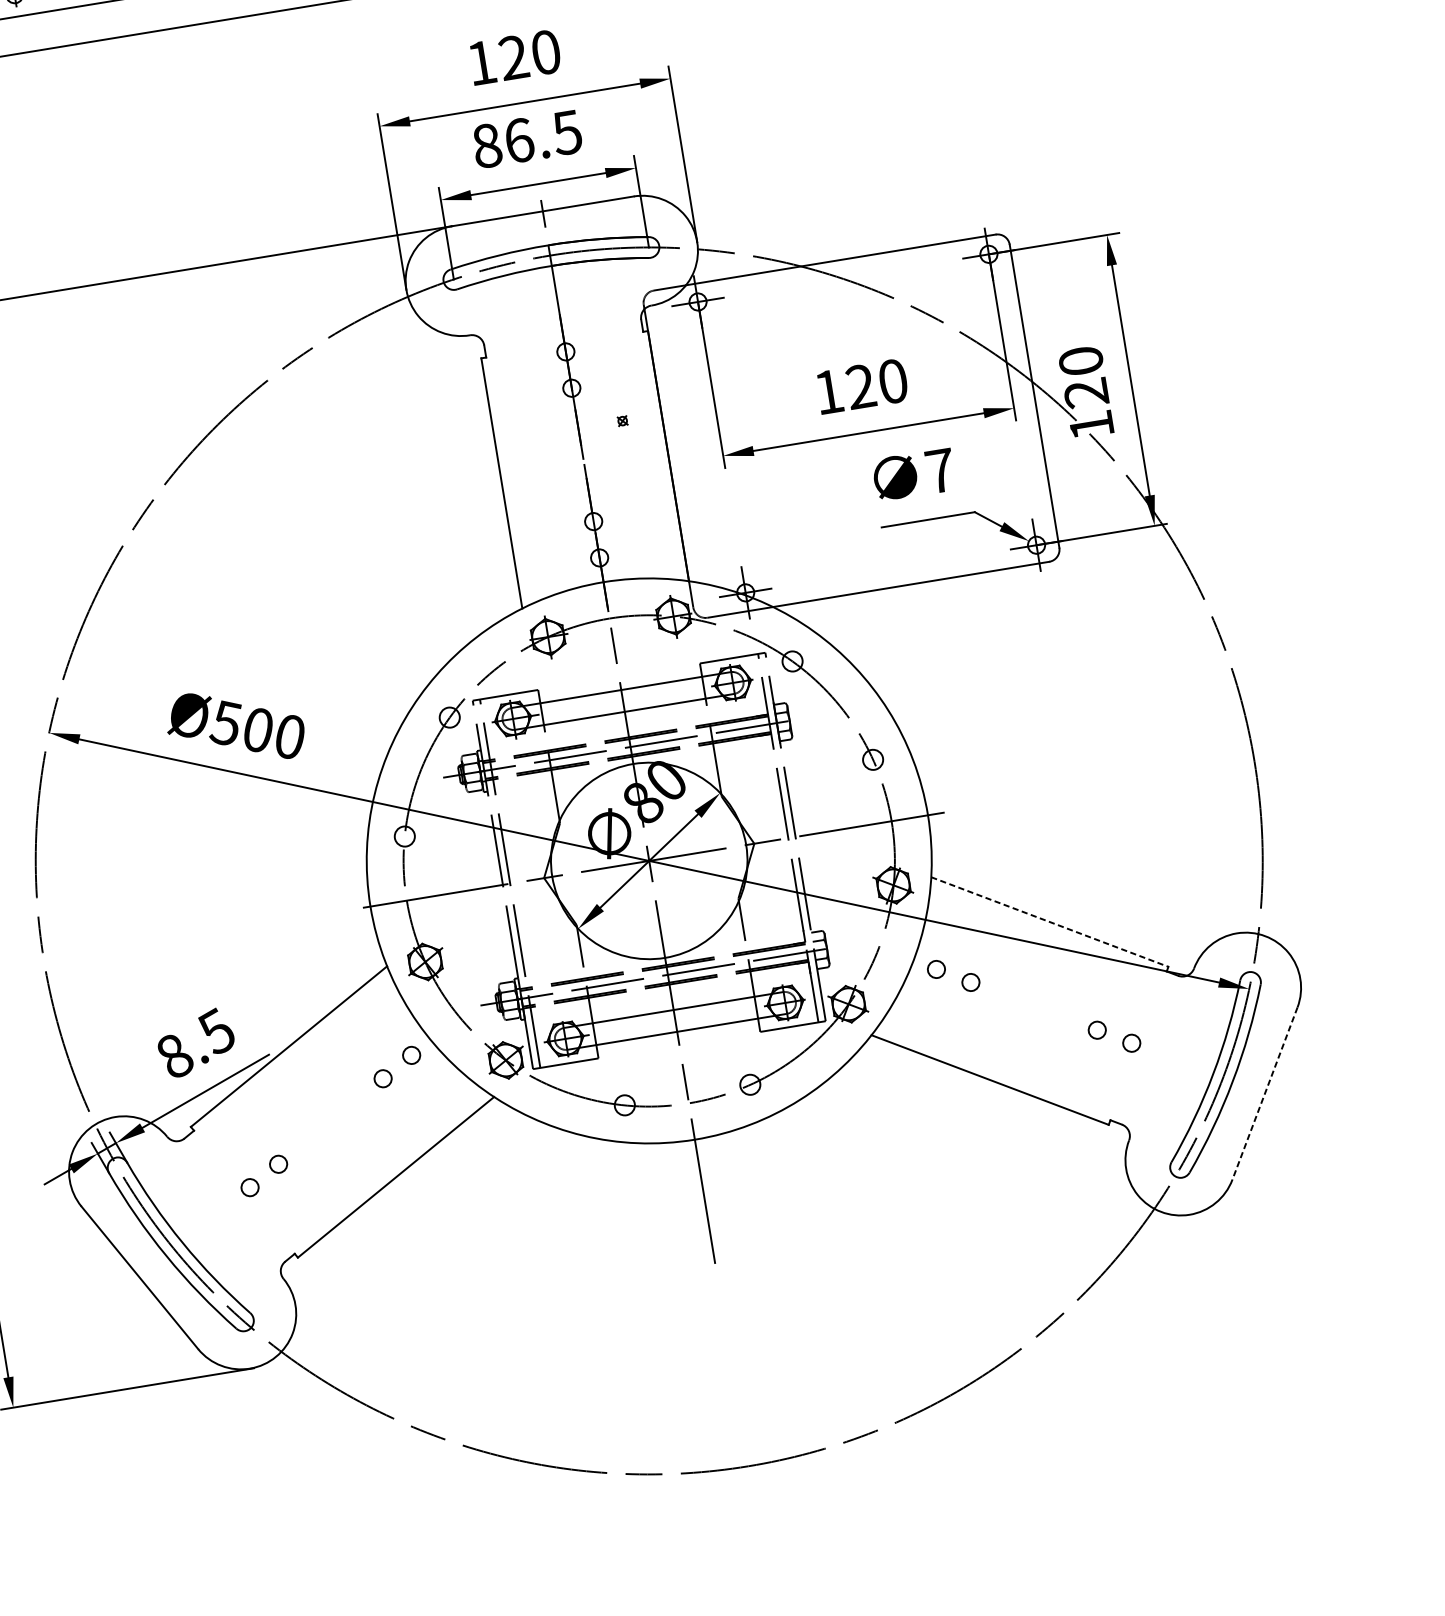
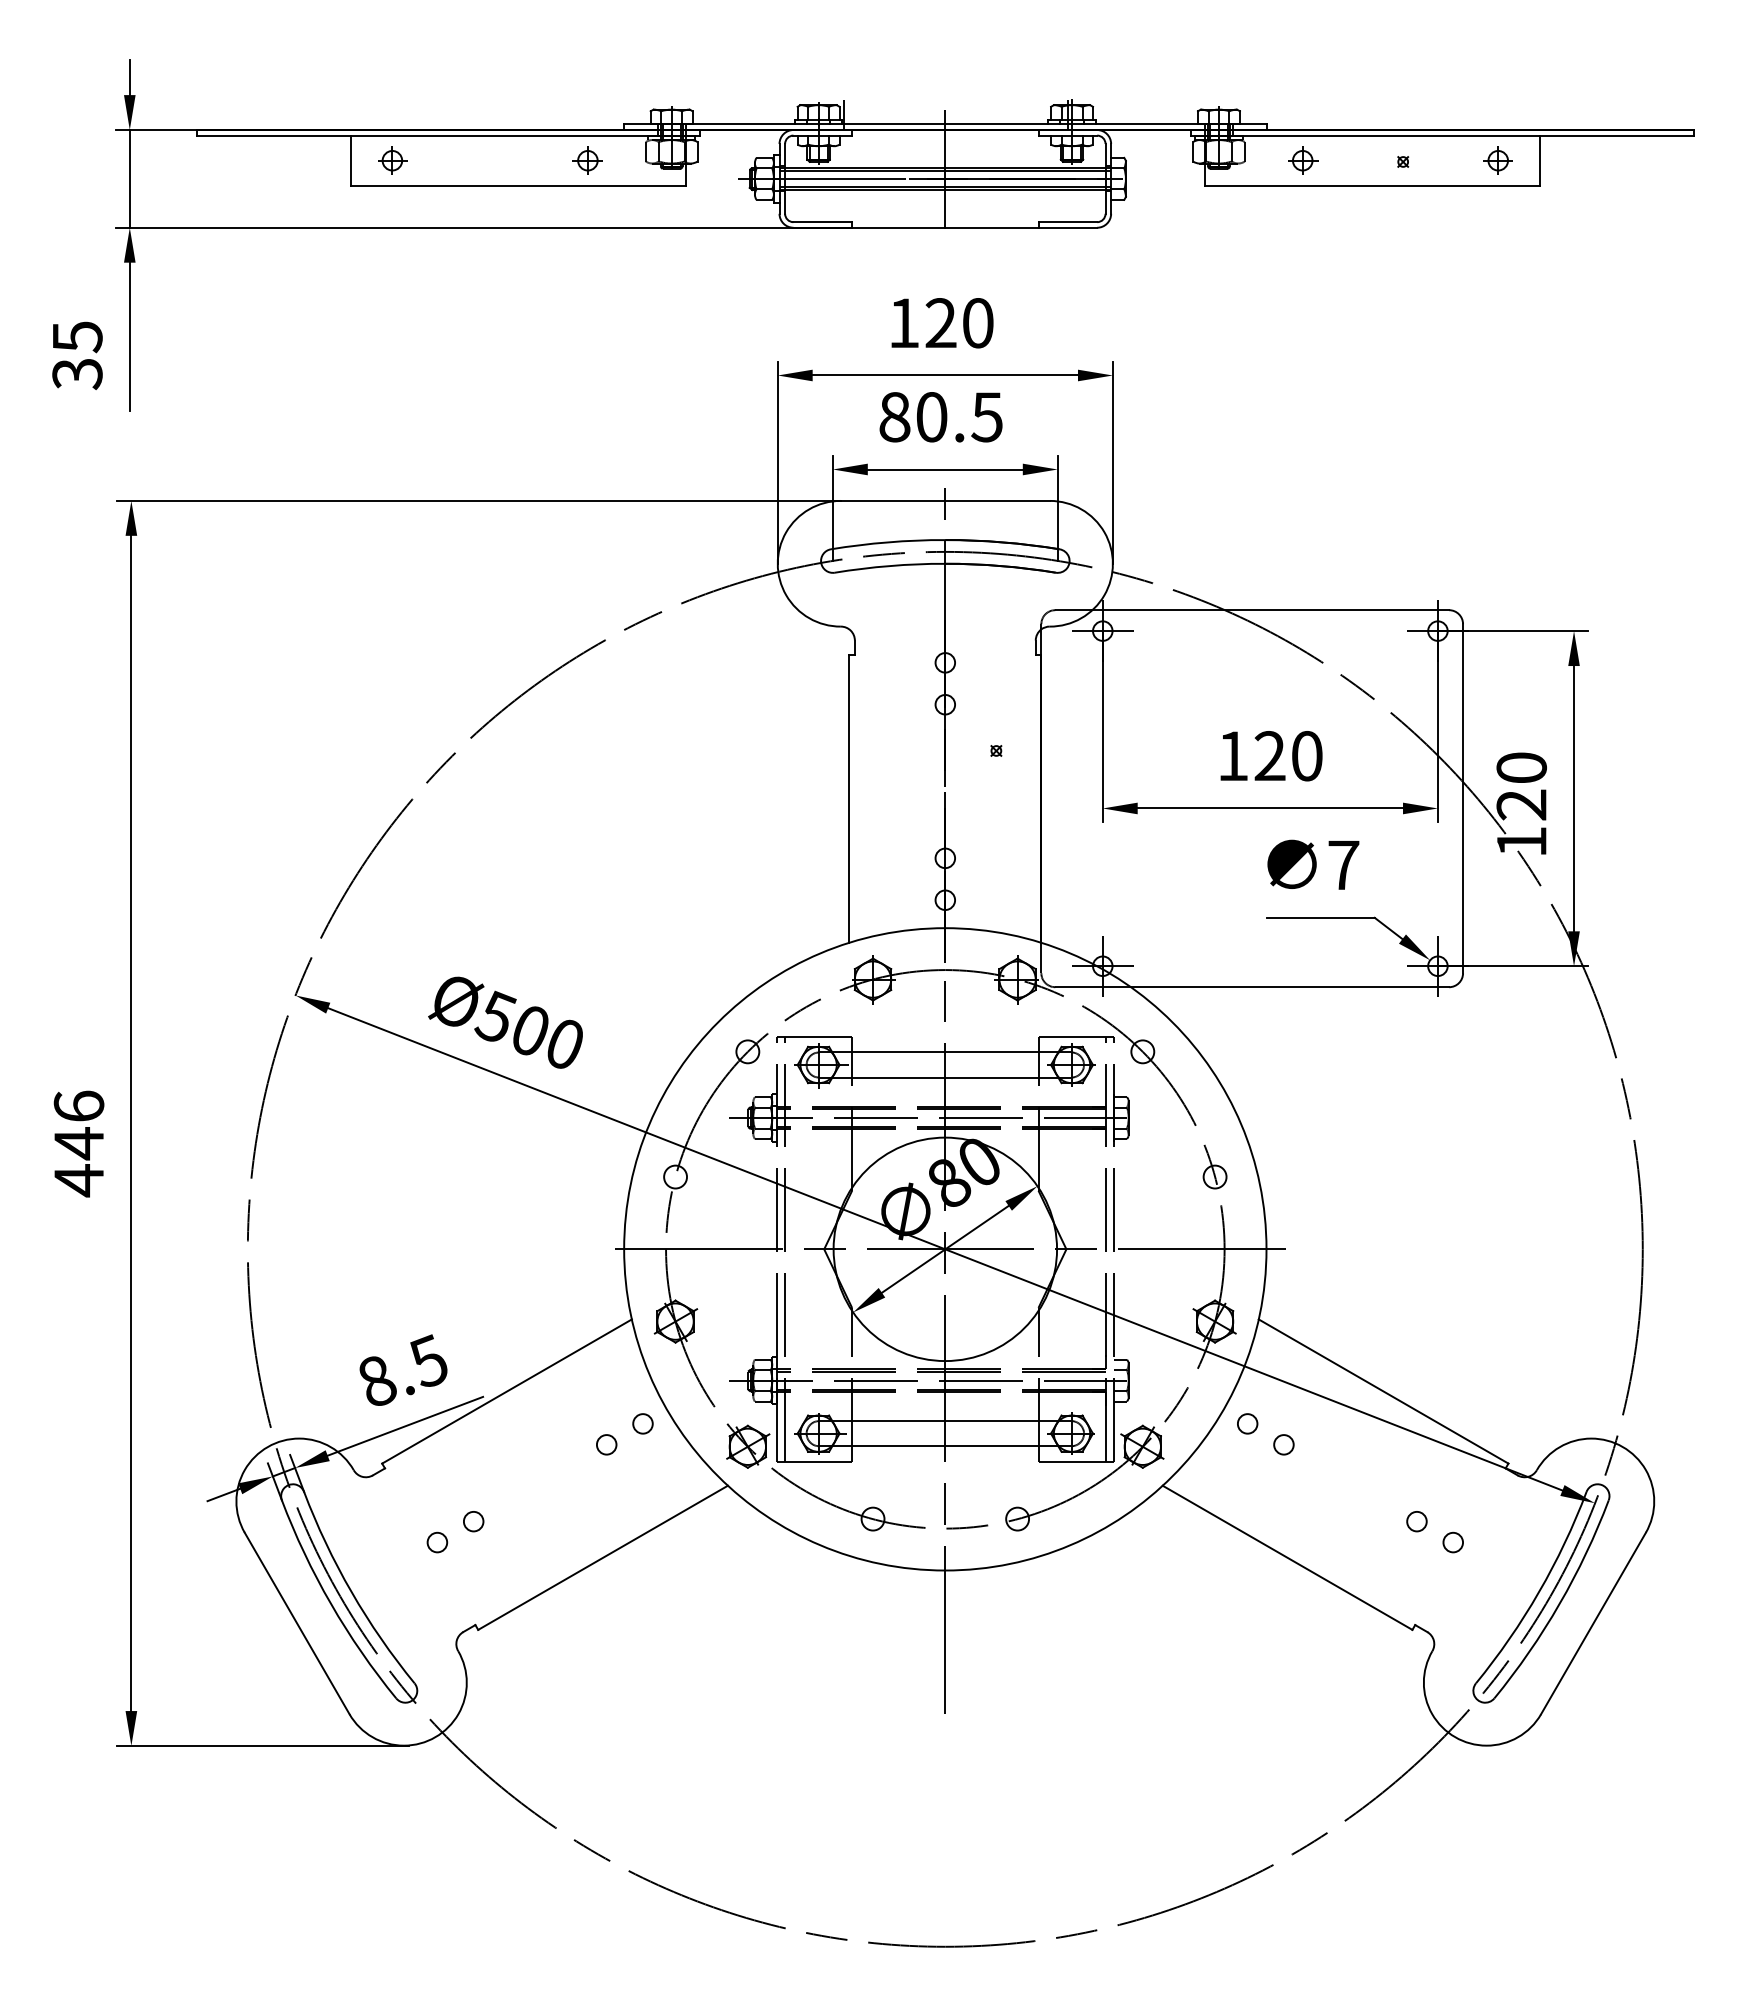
text: (519, 140) -> (932, 417), 86.5 -> 80.5
line: (1050, 921) -> (1384, 1391), dashed -> solid
line: (1265, 1093) -> (1593, 1623), dashed -> solid

